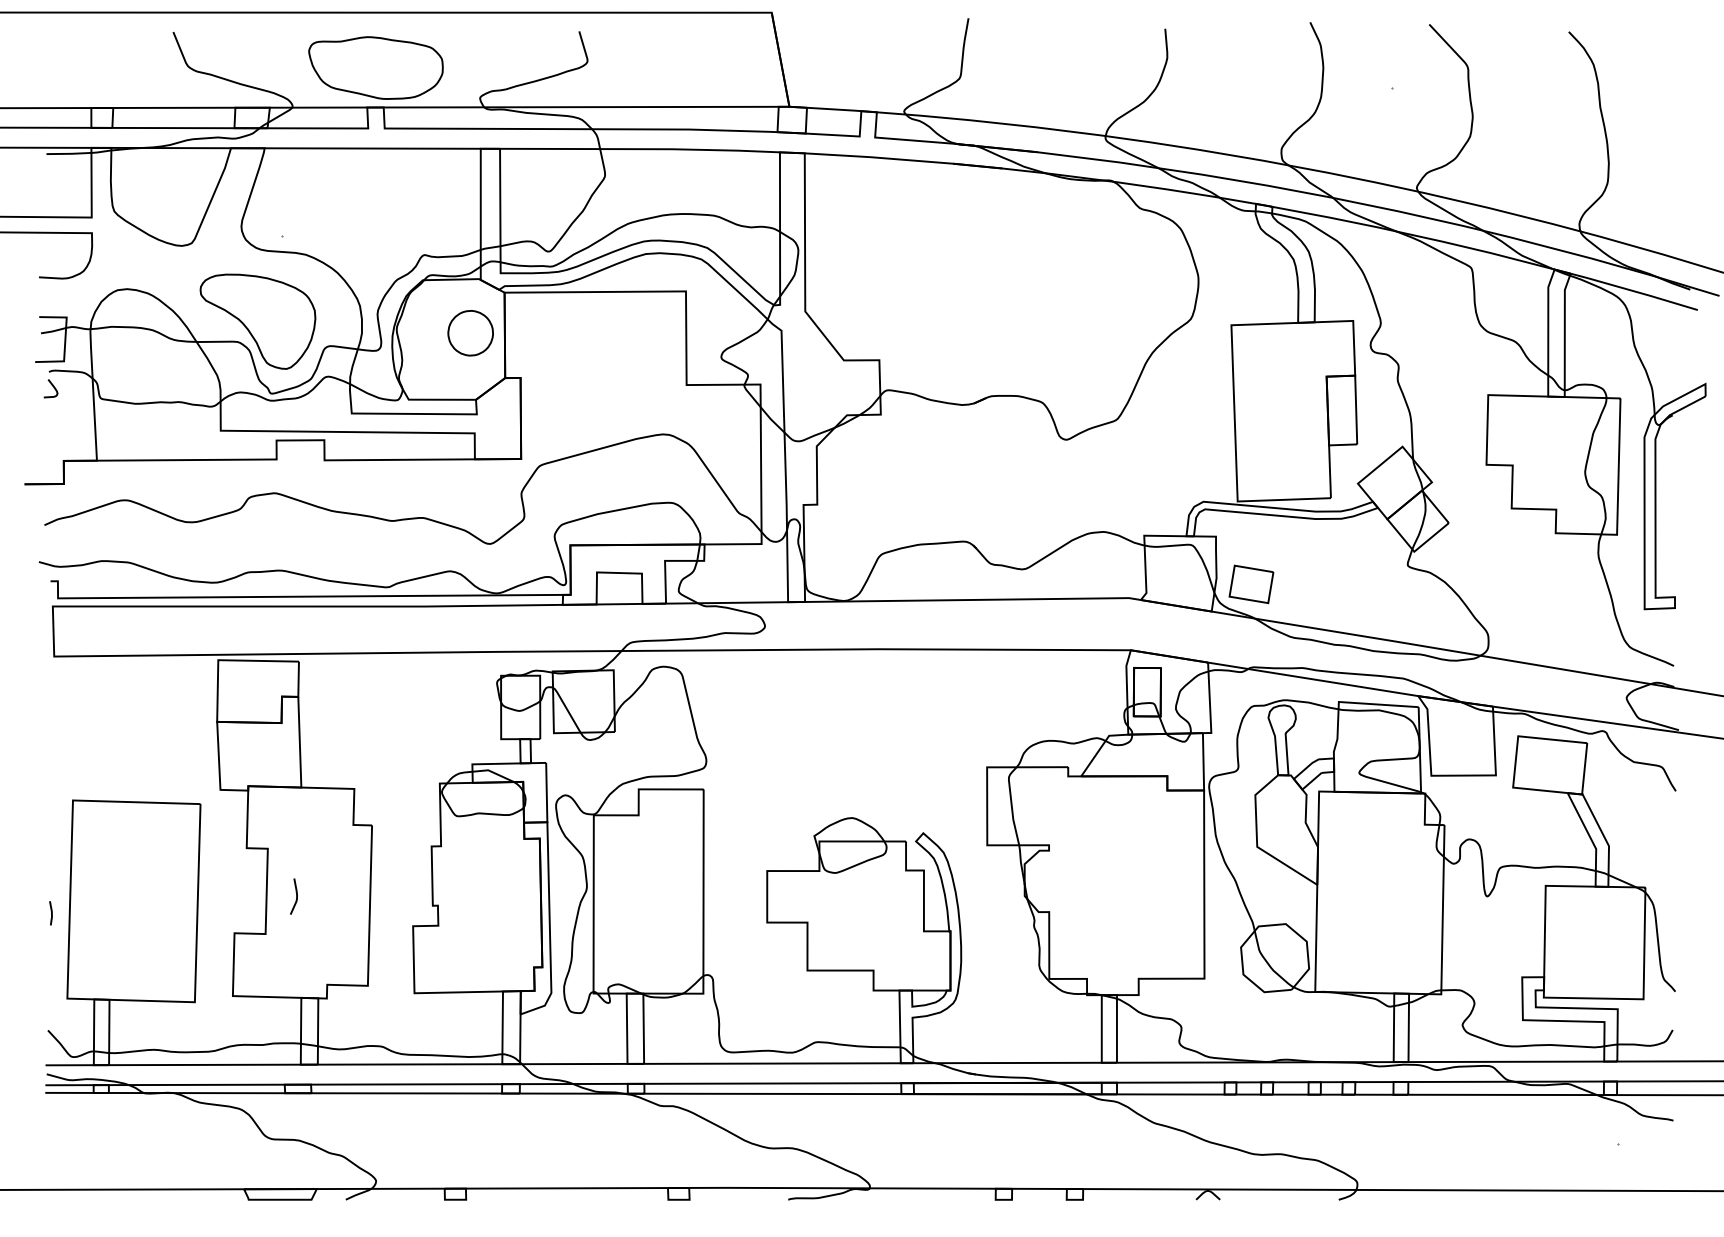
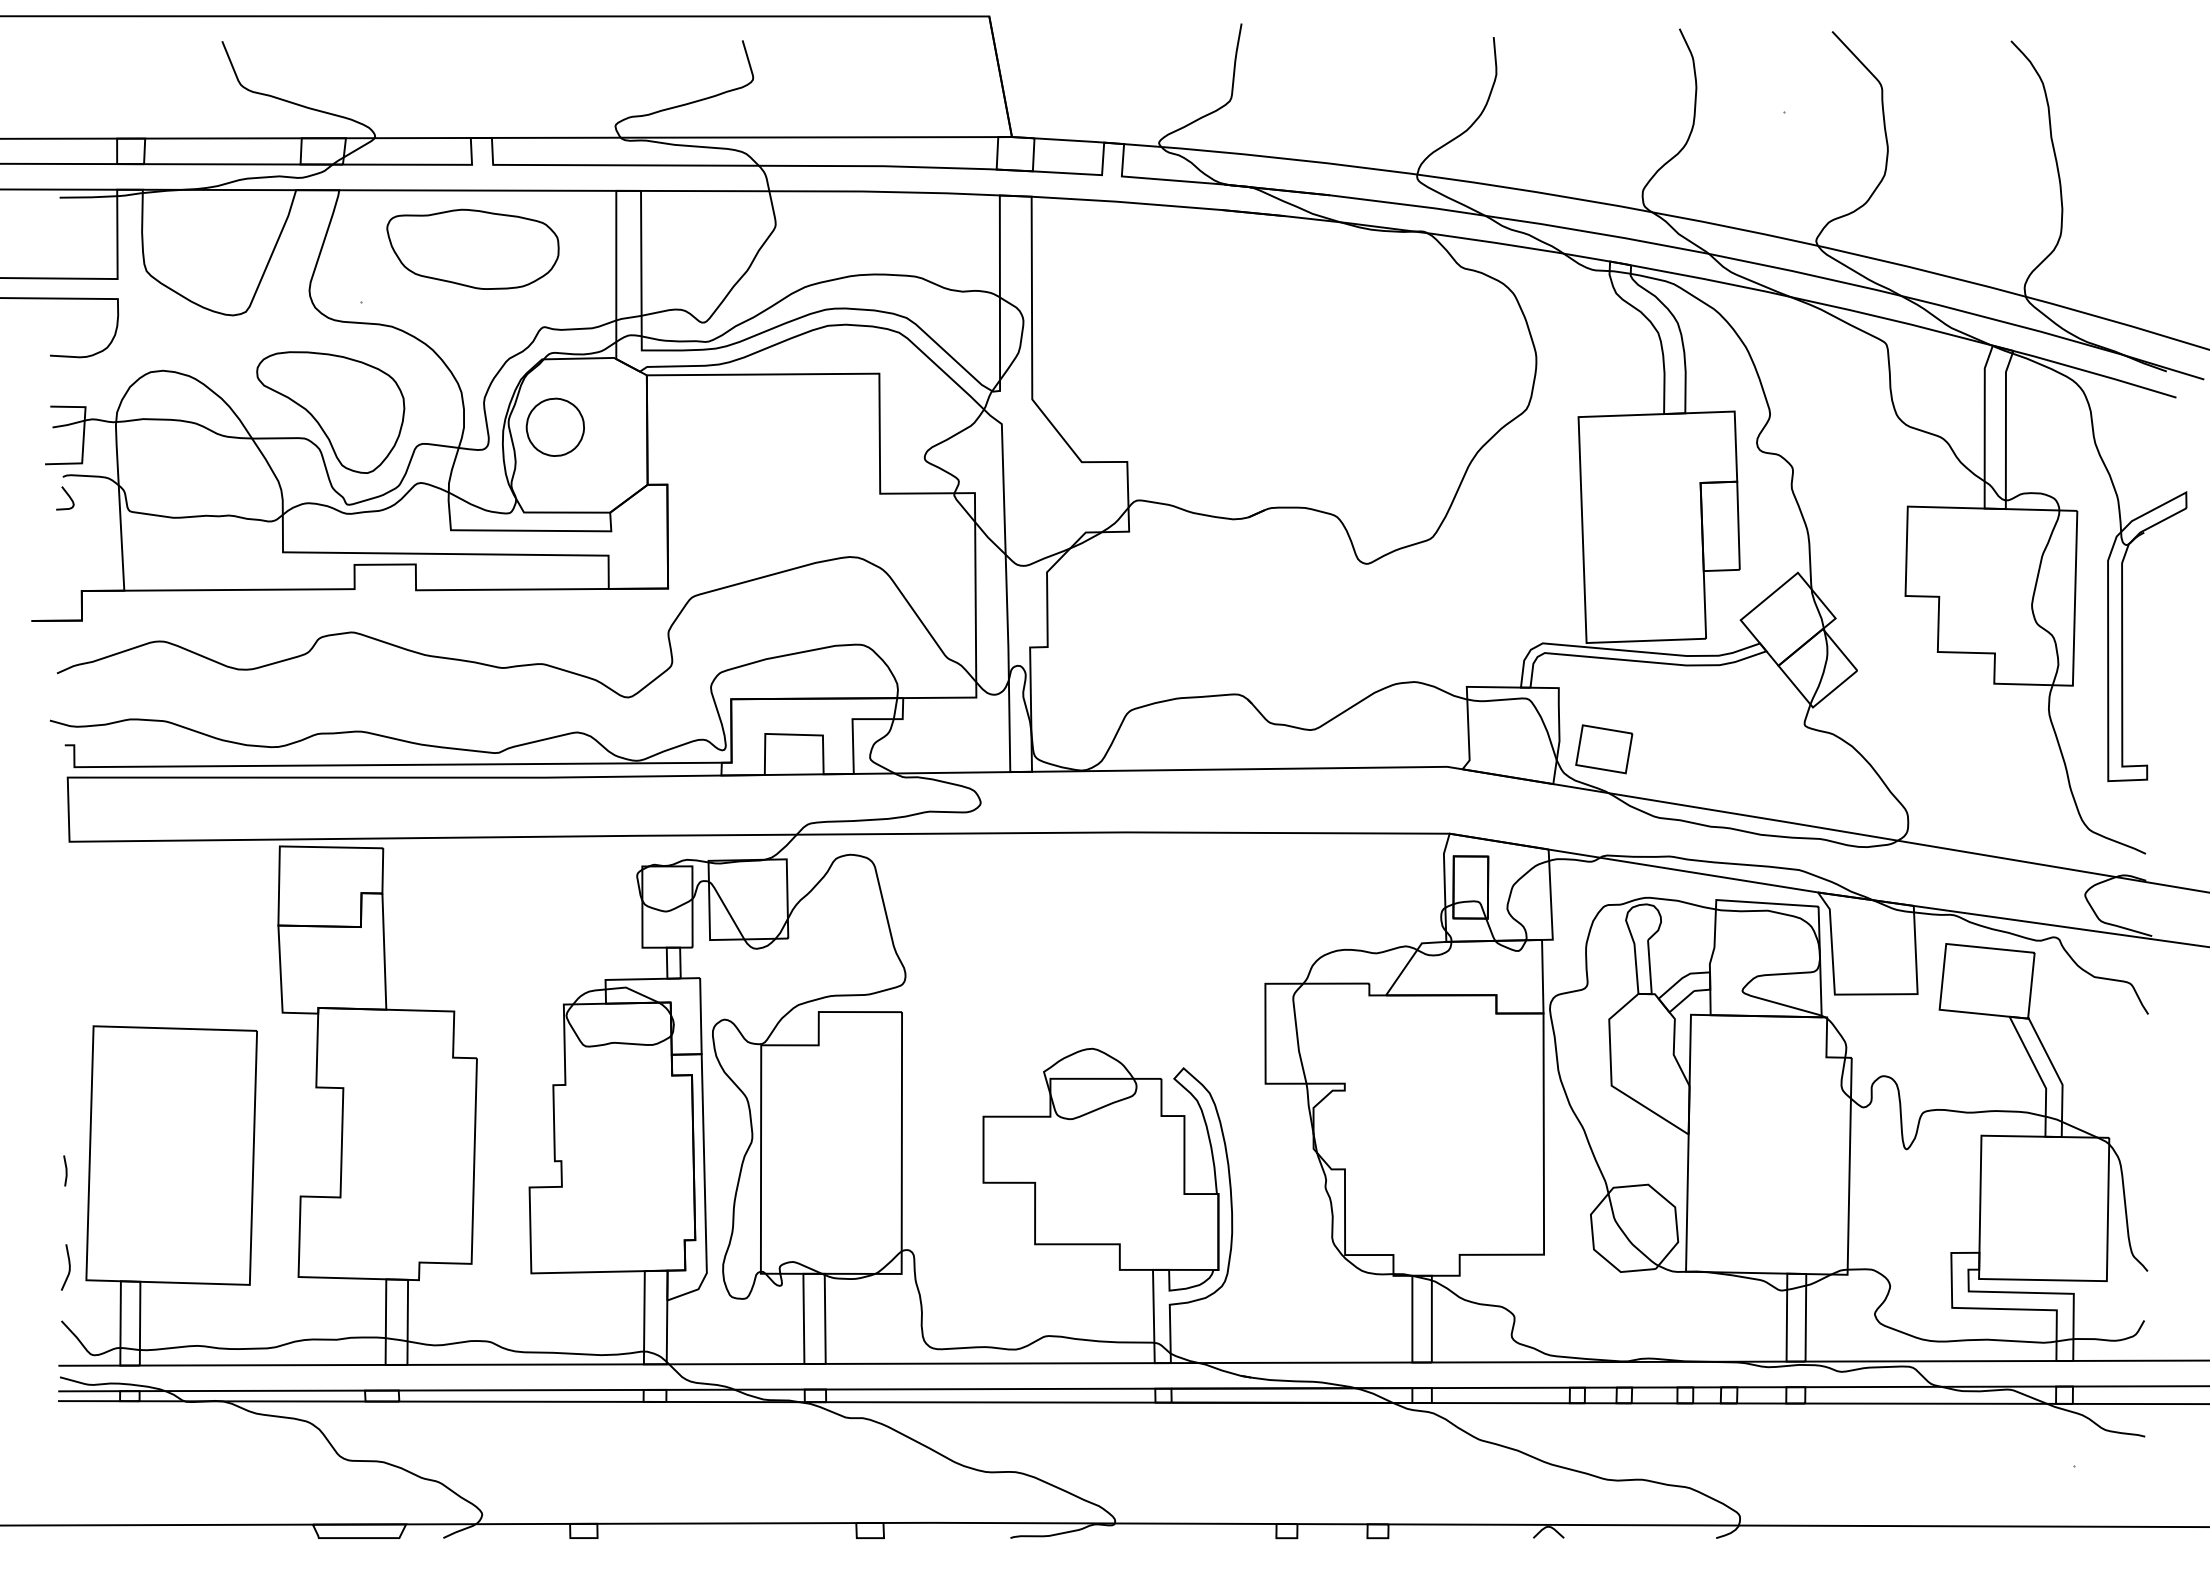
part: (375, 67) -> (472, 248), moved
part: (469, 332) -> (554, 426), moved
curve: (296, 897) -> (68, 1268), moved

